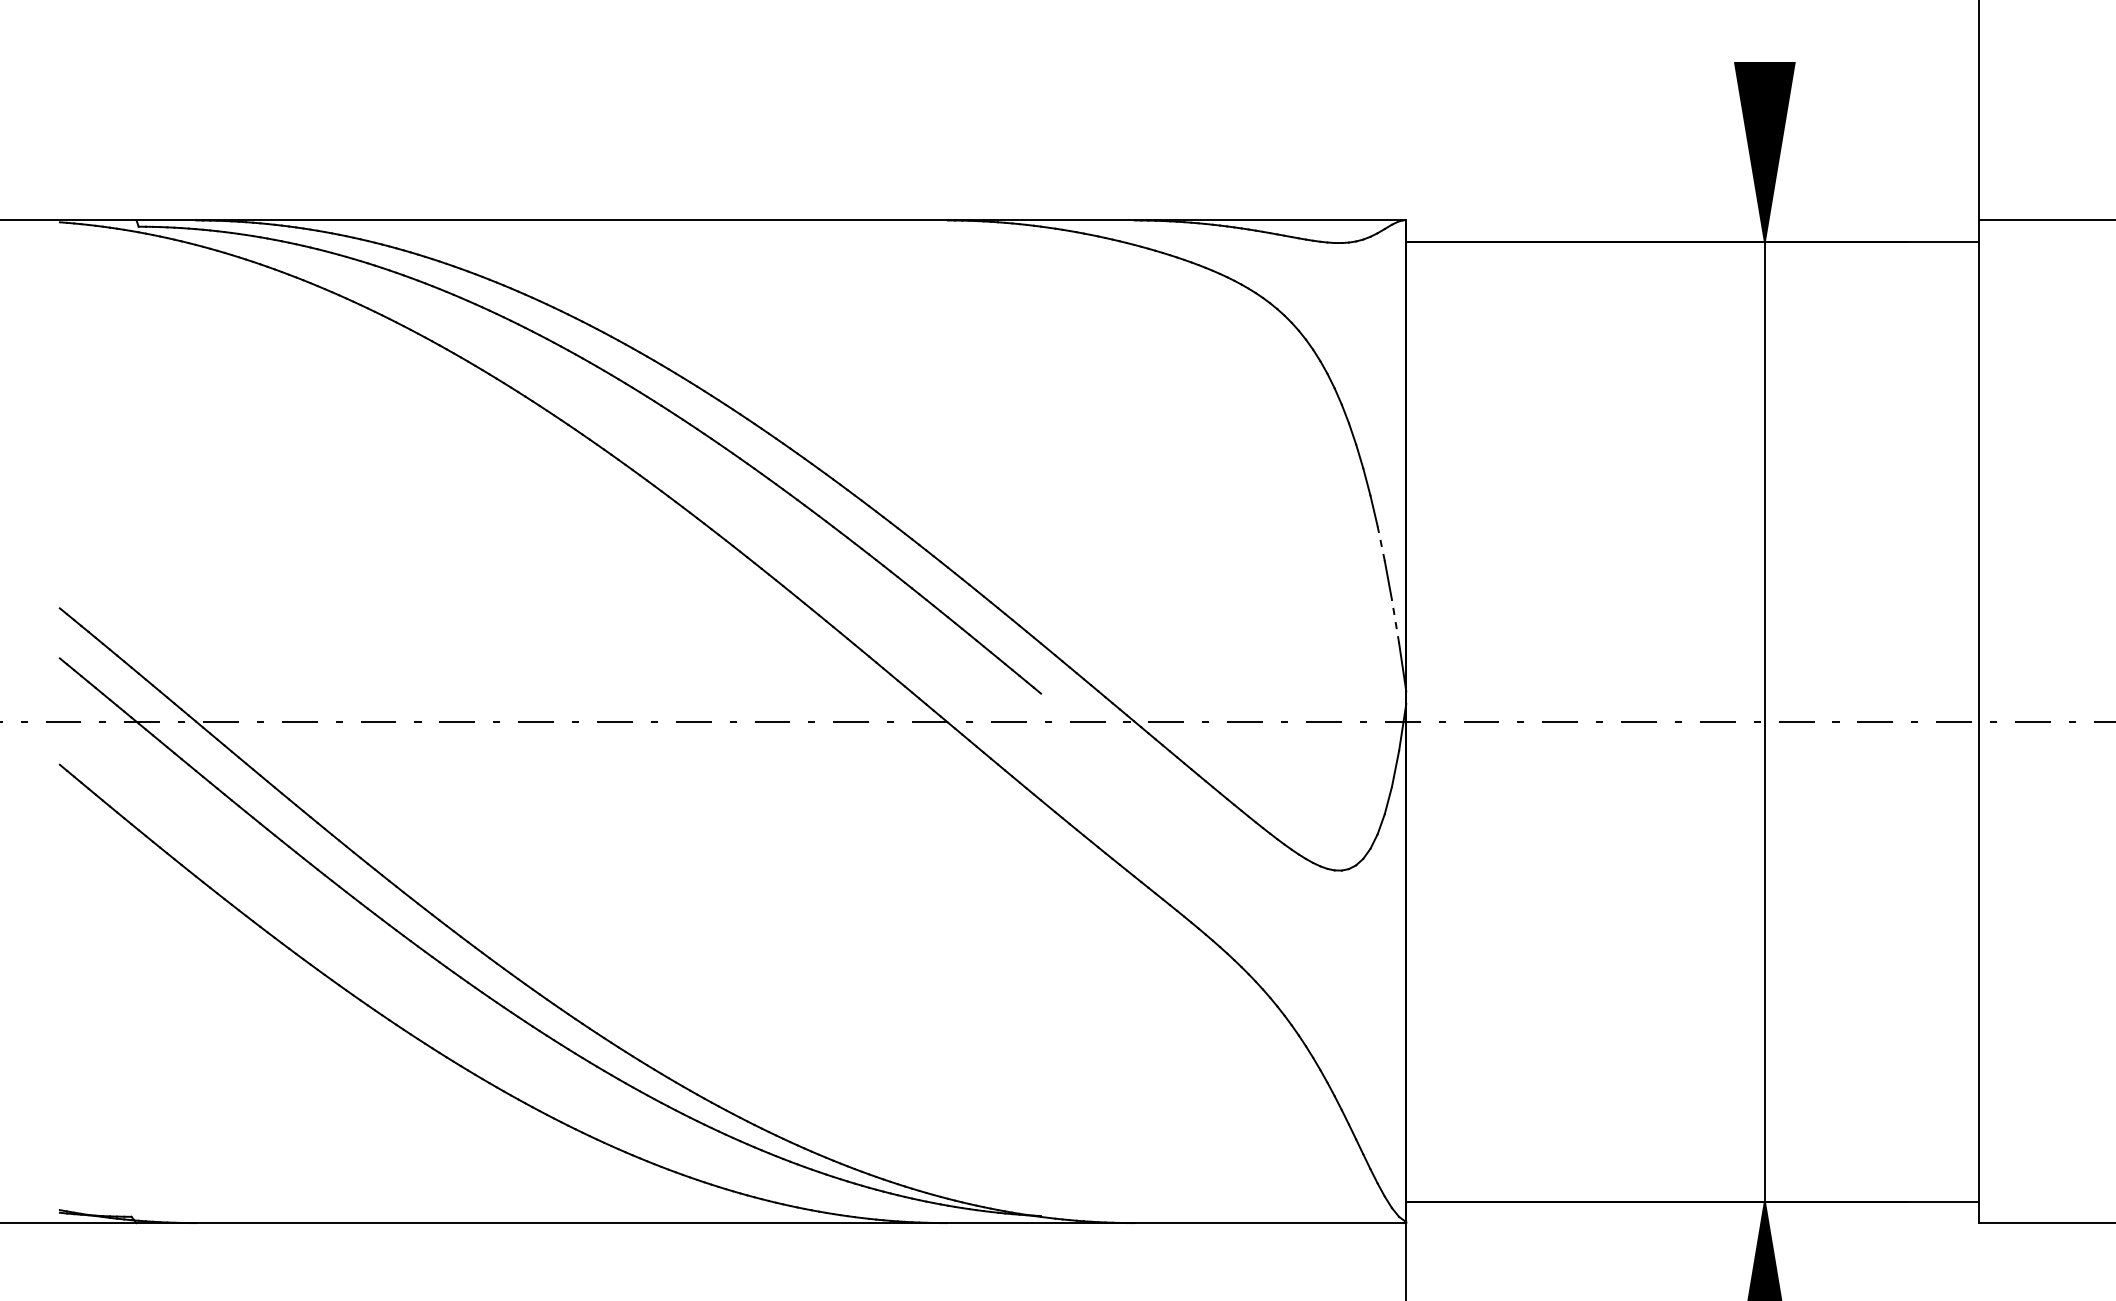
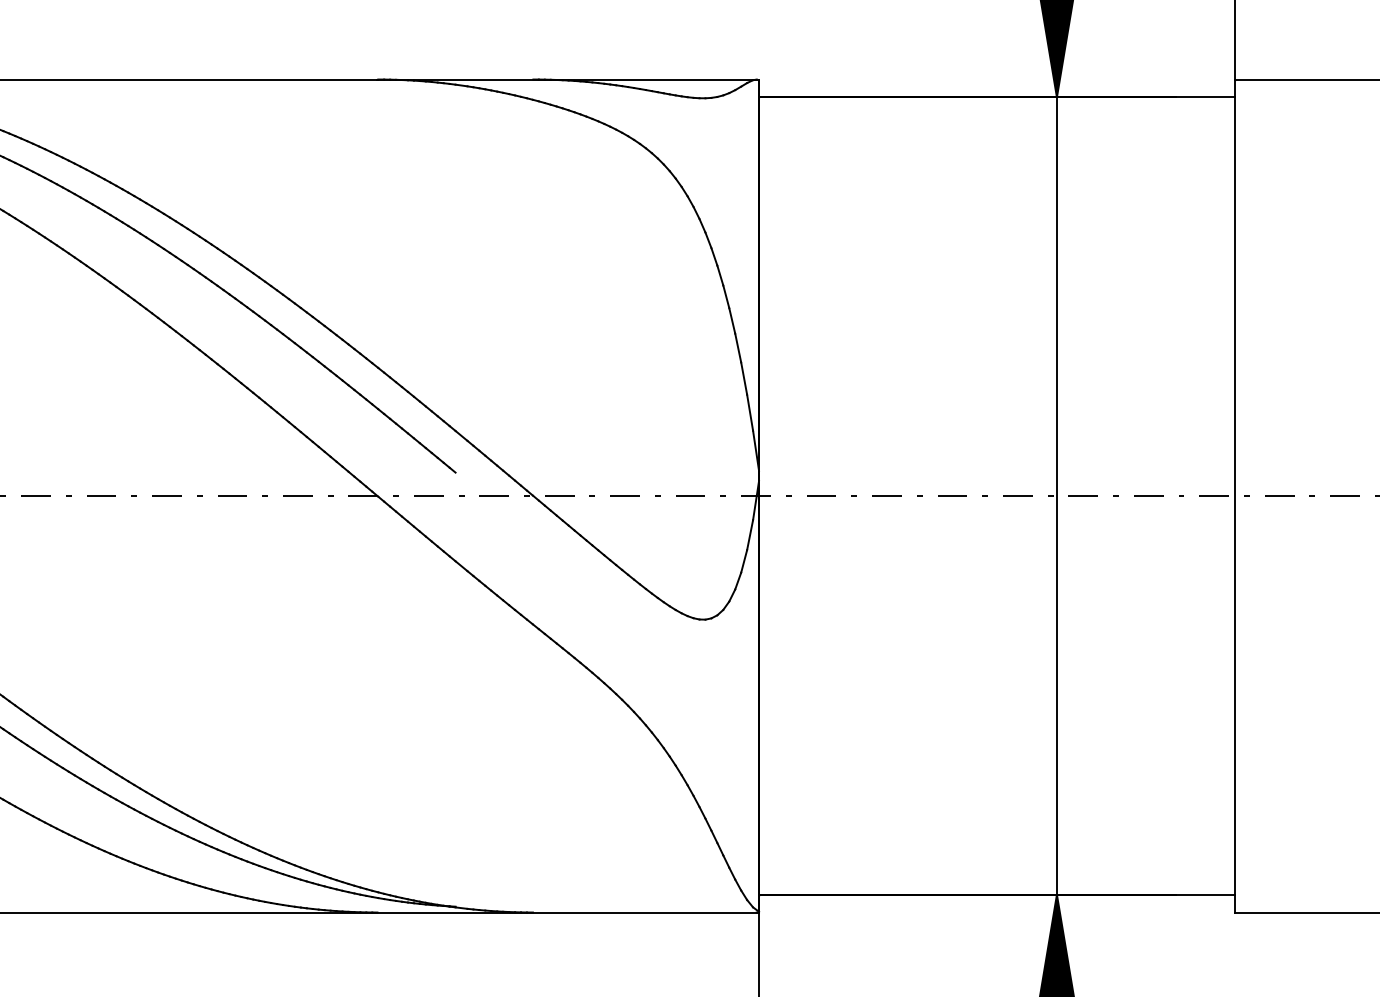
line: (1381, 543) -> (738, 347), dashed -> solid
line: (1395, 621) -> (750, 412), dashed -> solid

